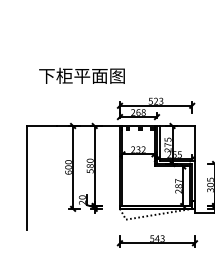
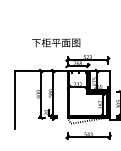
text: (82, 75) -> (56, 42), moved

